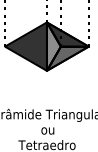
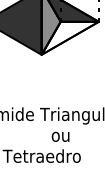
fill: (67, 58) -> (69, 37), removed
text: (47, 130) -> (60, 136), moved

